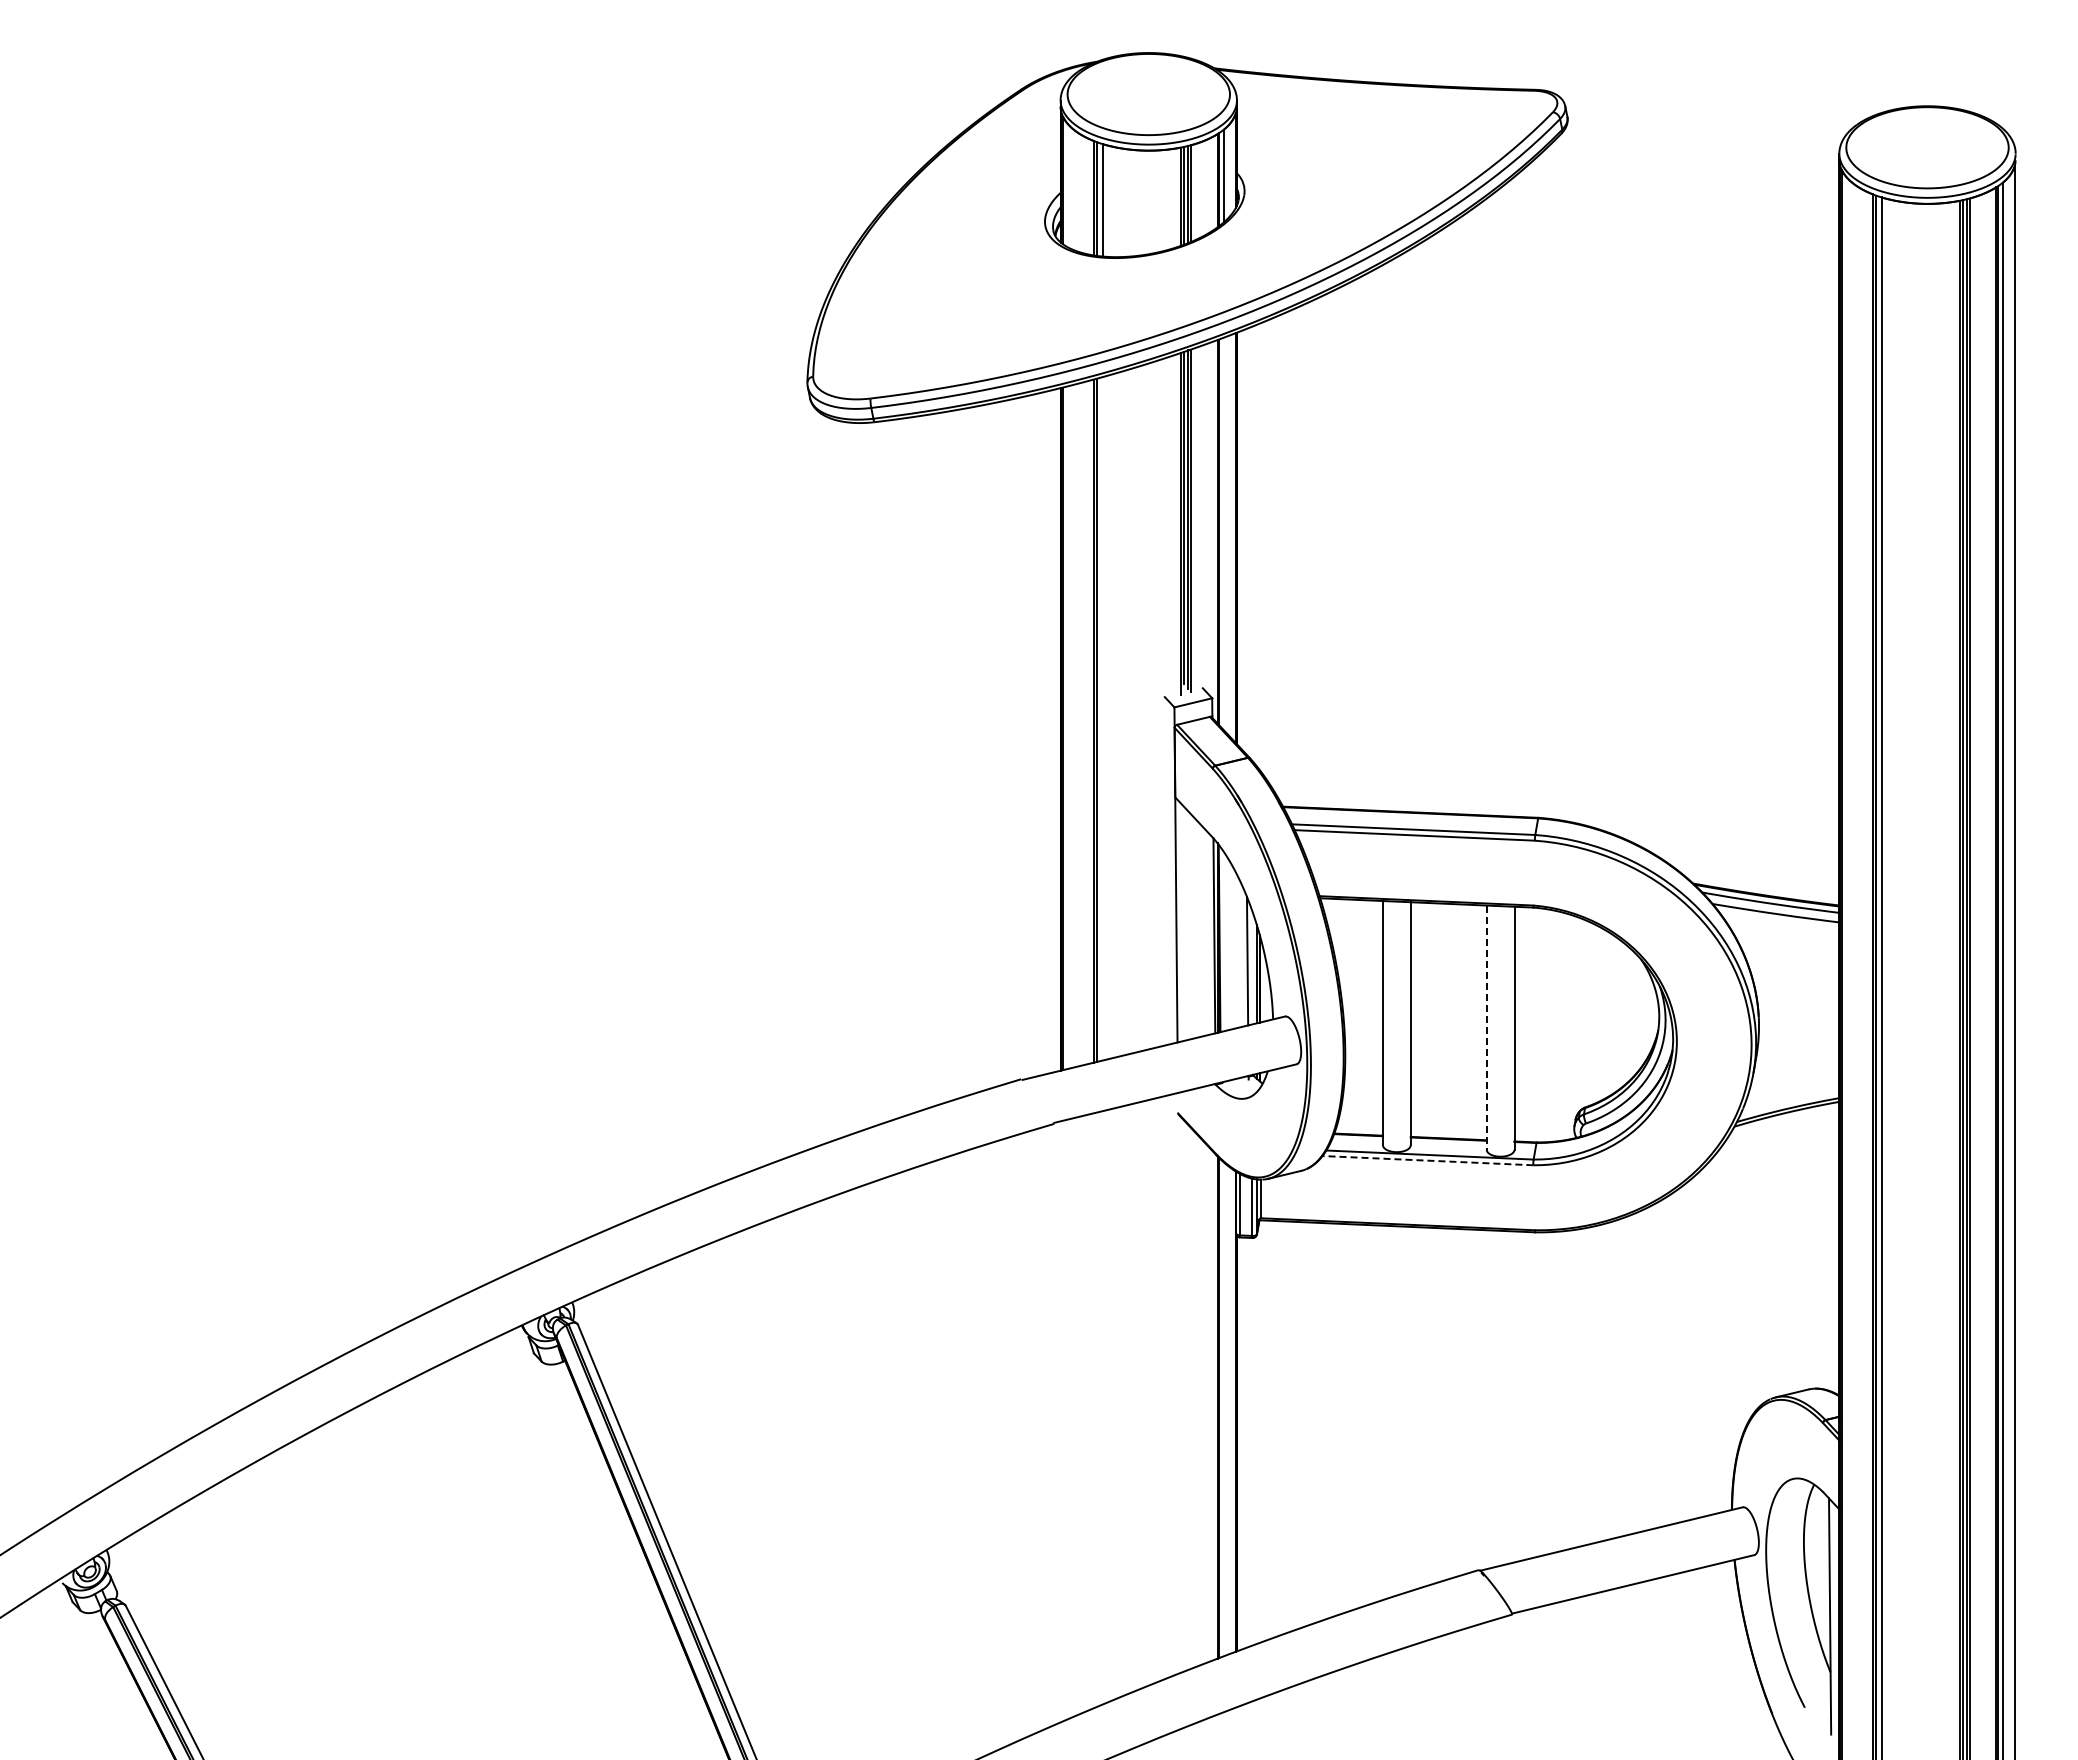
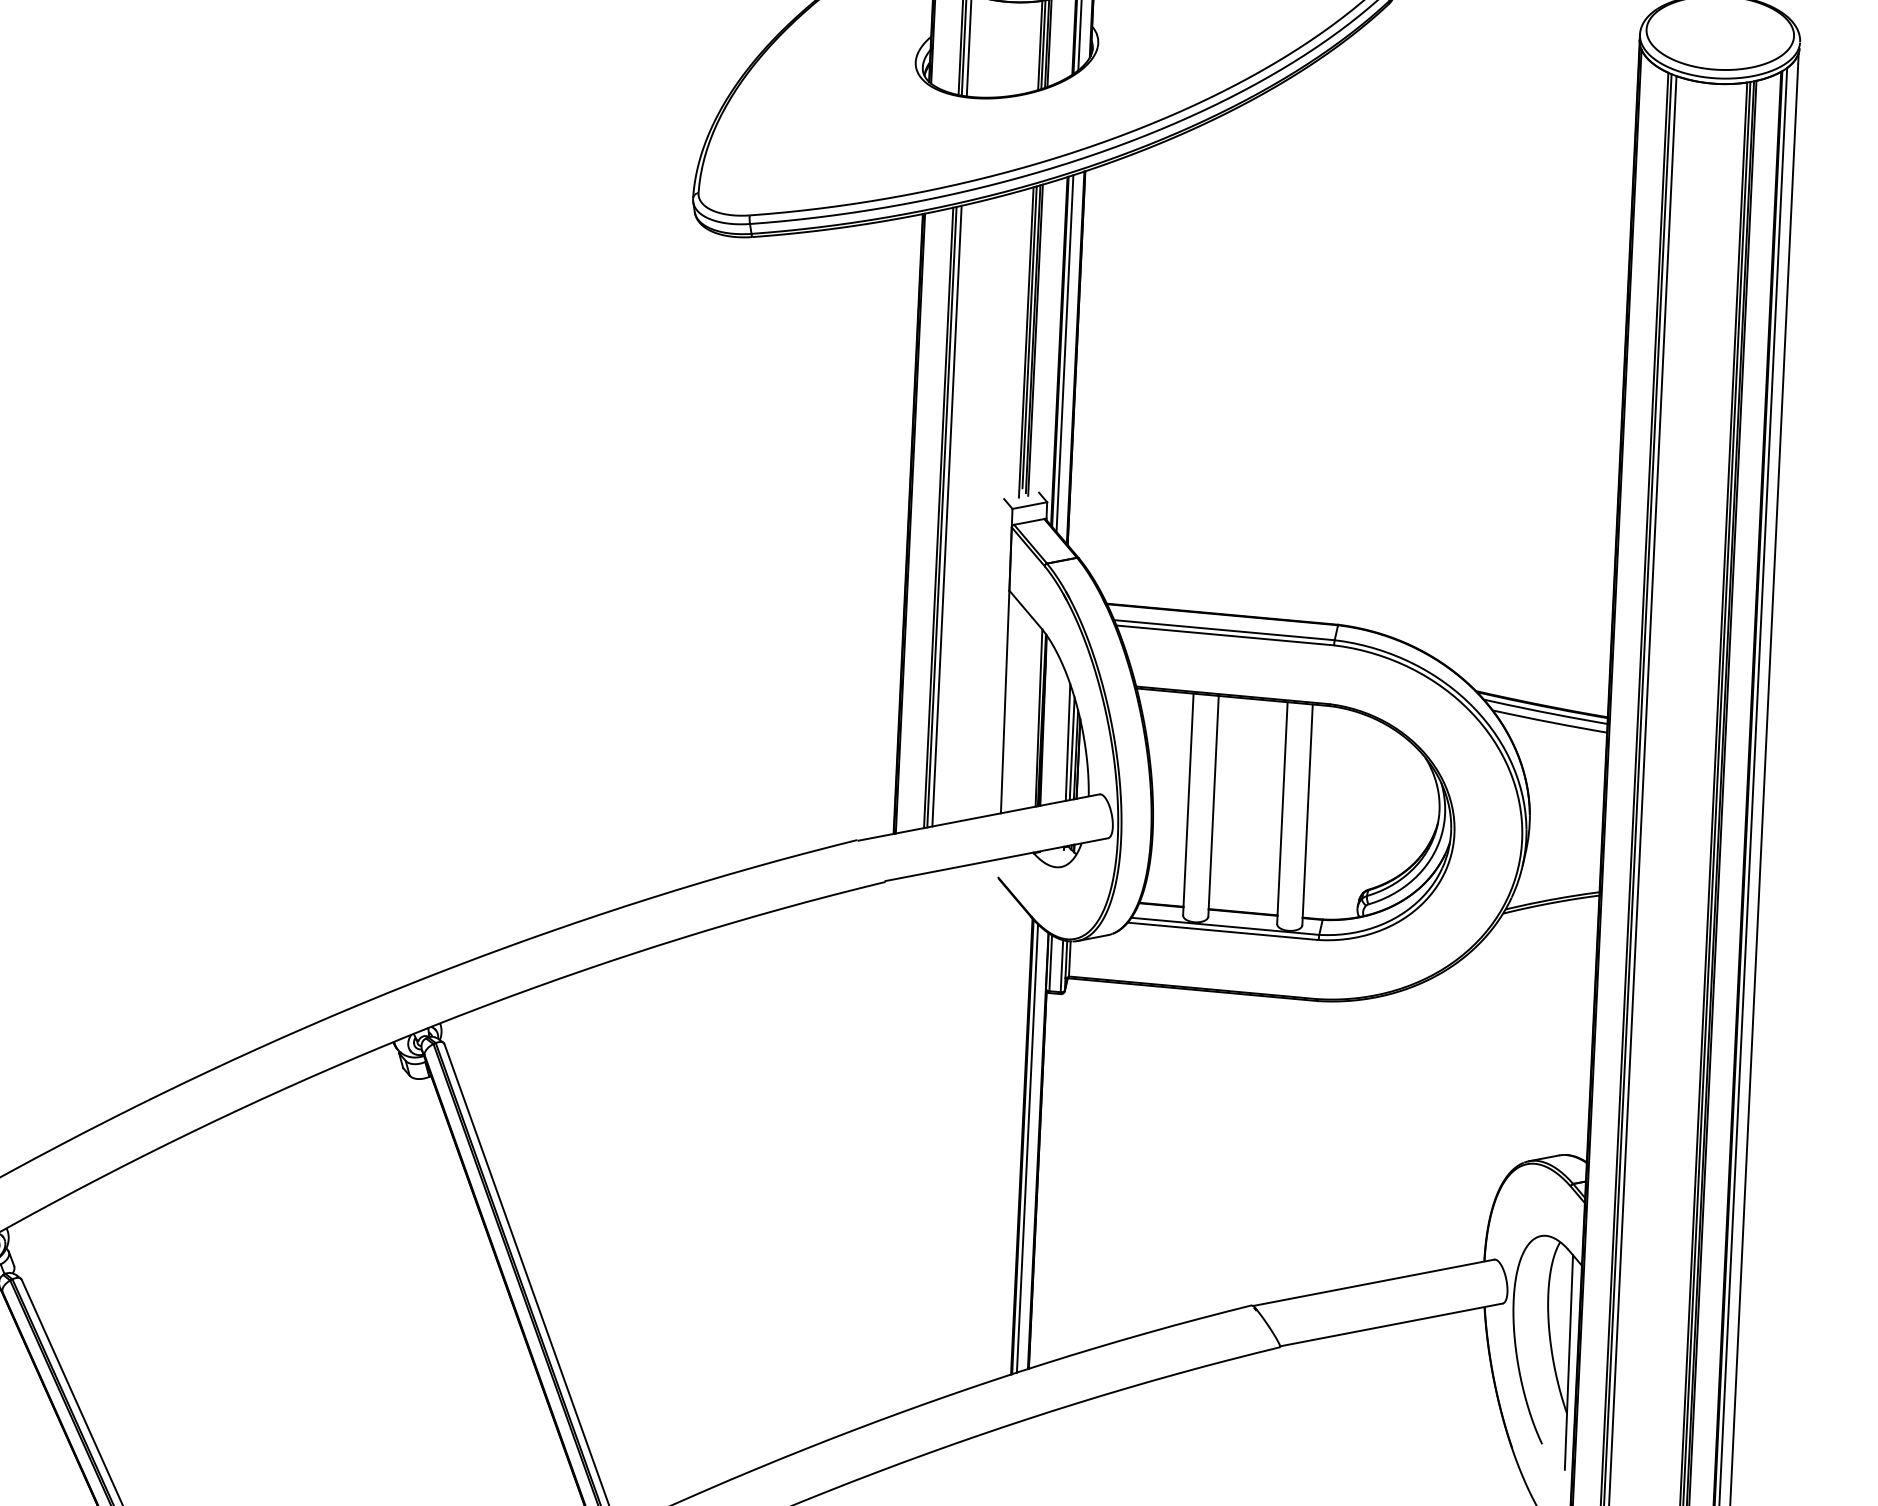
line: (1224, 533) -> (1065, 353), added
line: (1102, 718) -> (946, 515), added
line: (1252, 967) -> (1072, 748), added
line: (1486, 1028) -> (1282, 813), dashed -> solid
line: (1427, 1160) -> (1222, 931), dashed -> solid
line: (1224, 1409) -> (1027, 1148), added

